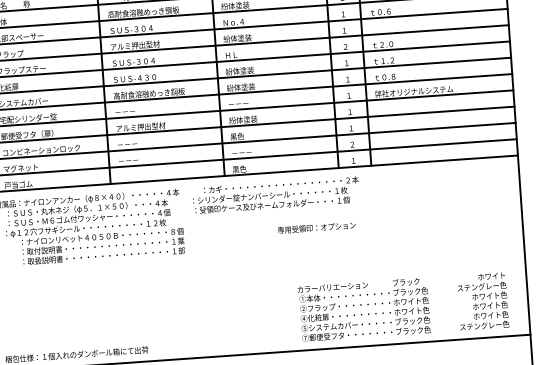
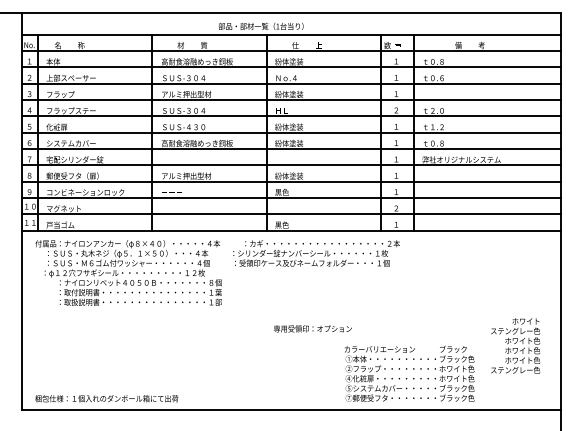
text: (316, 227) -> (312, 328), moved
text: (482, 301) -> (515, 345), moved
text: (364, 309) -> (409, 373), moved

